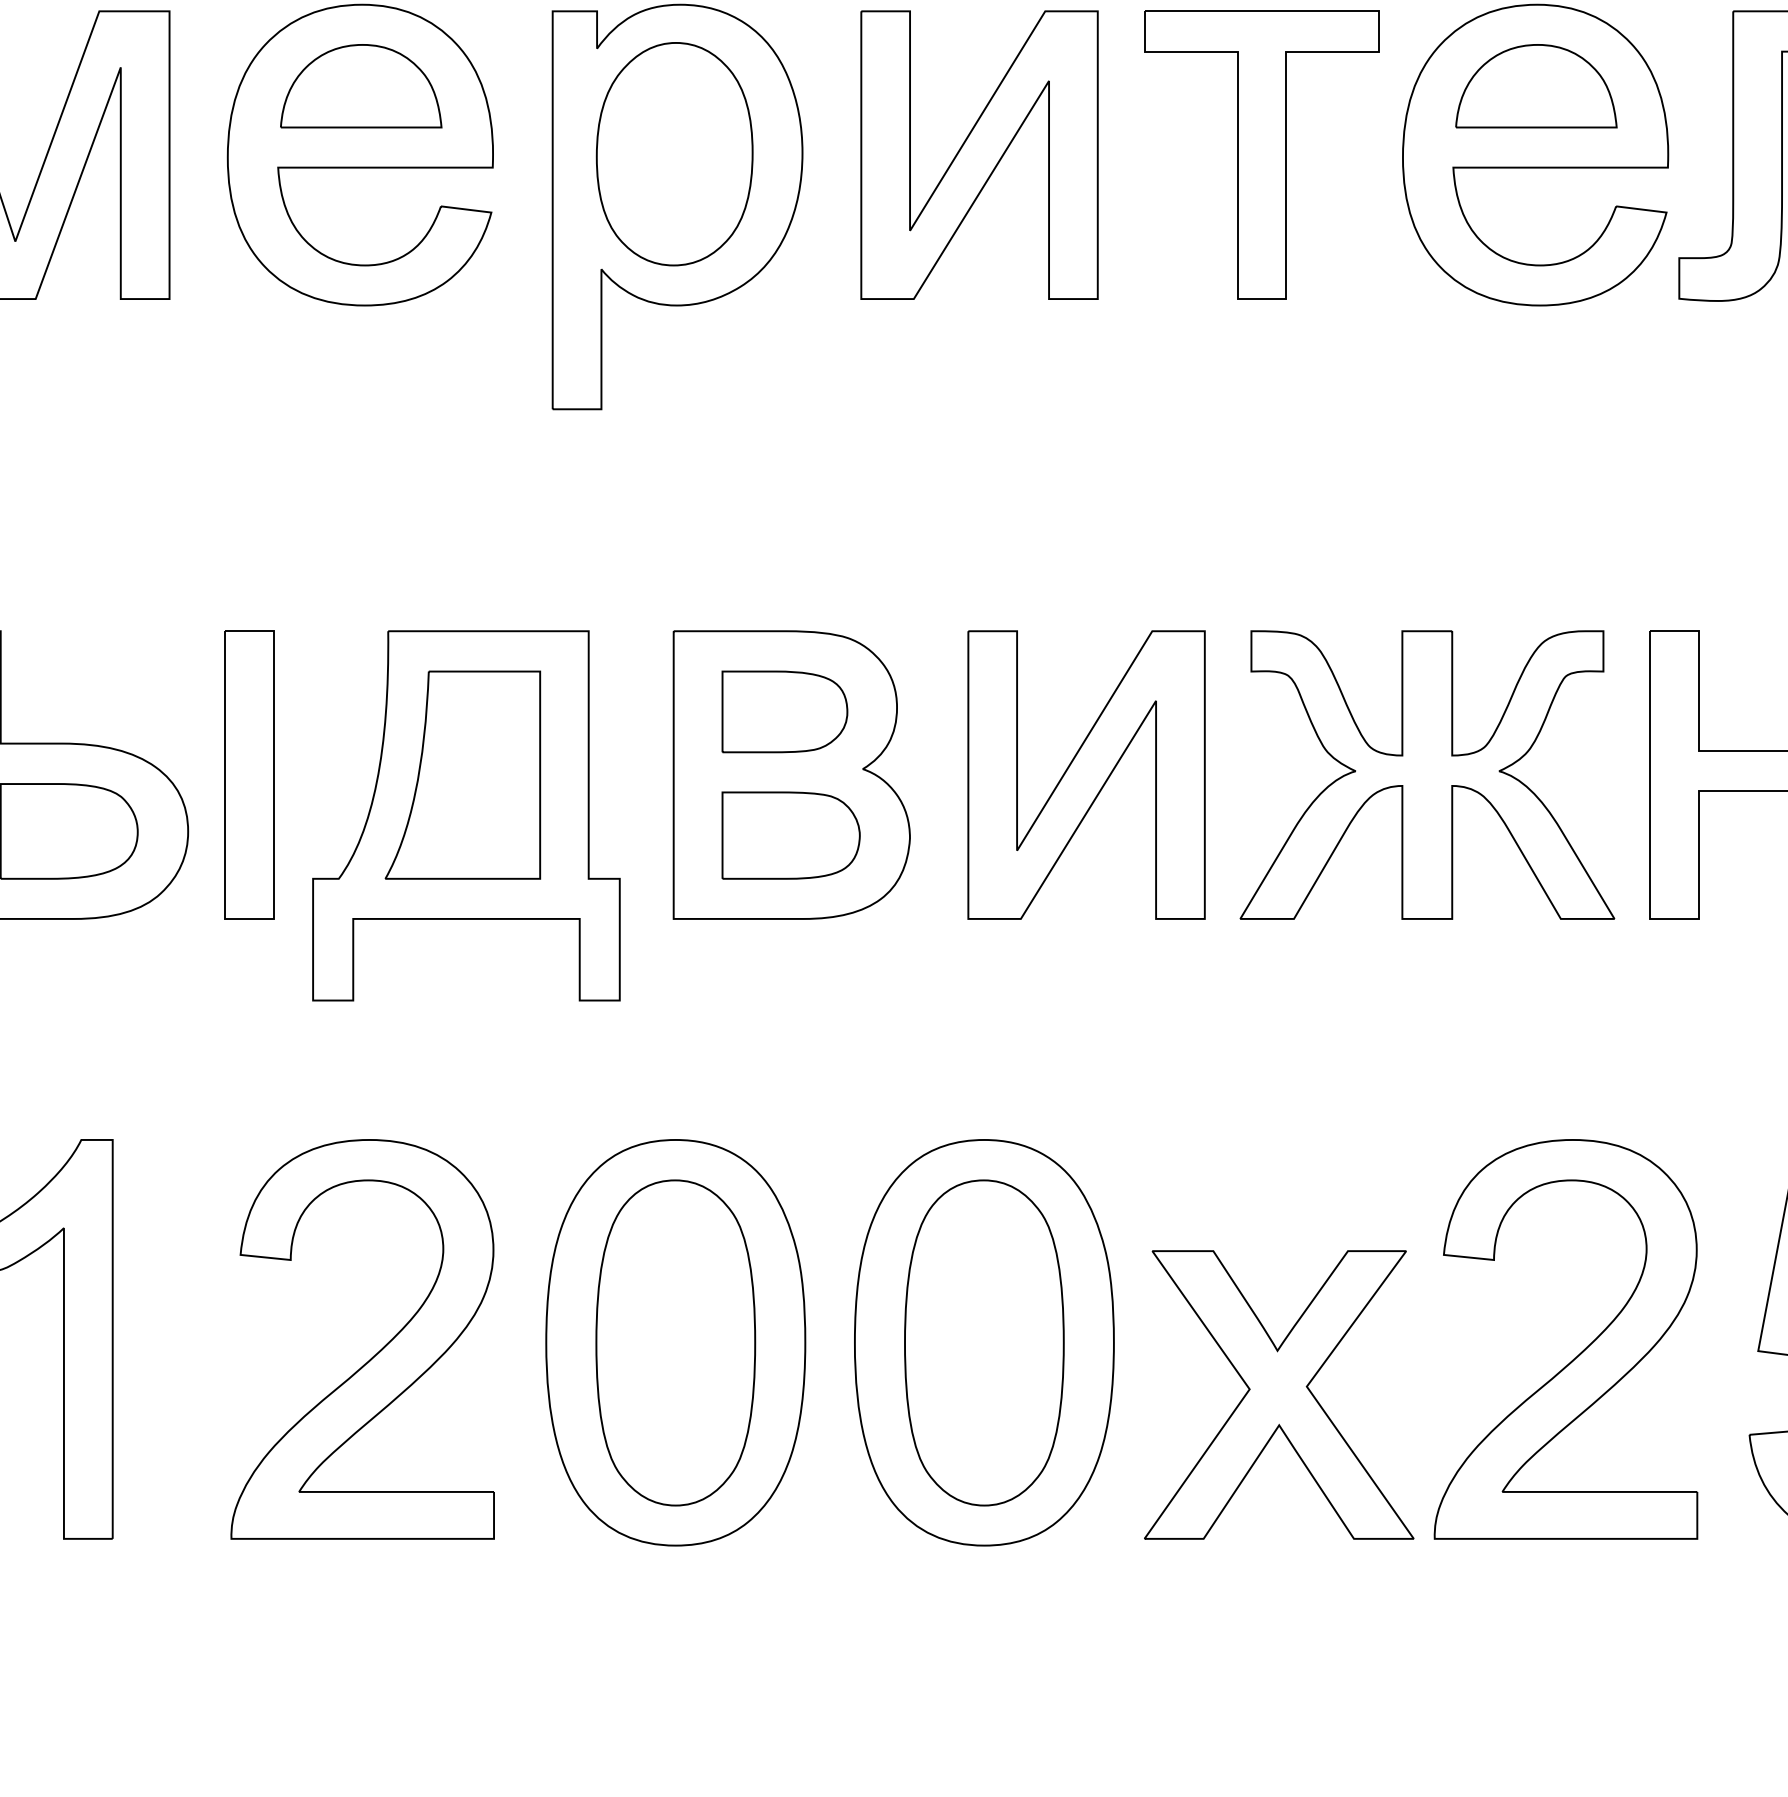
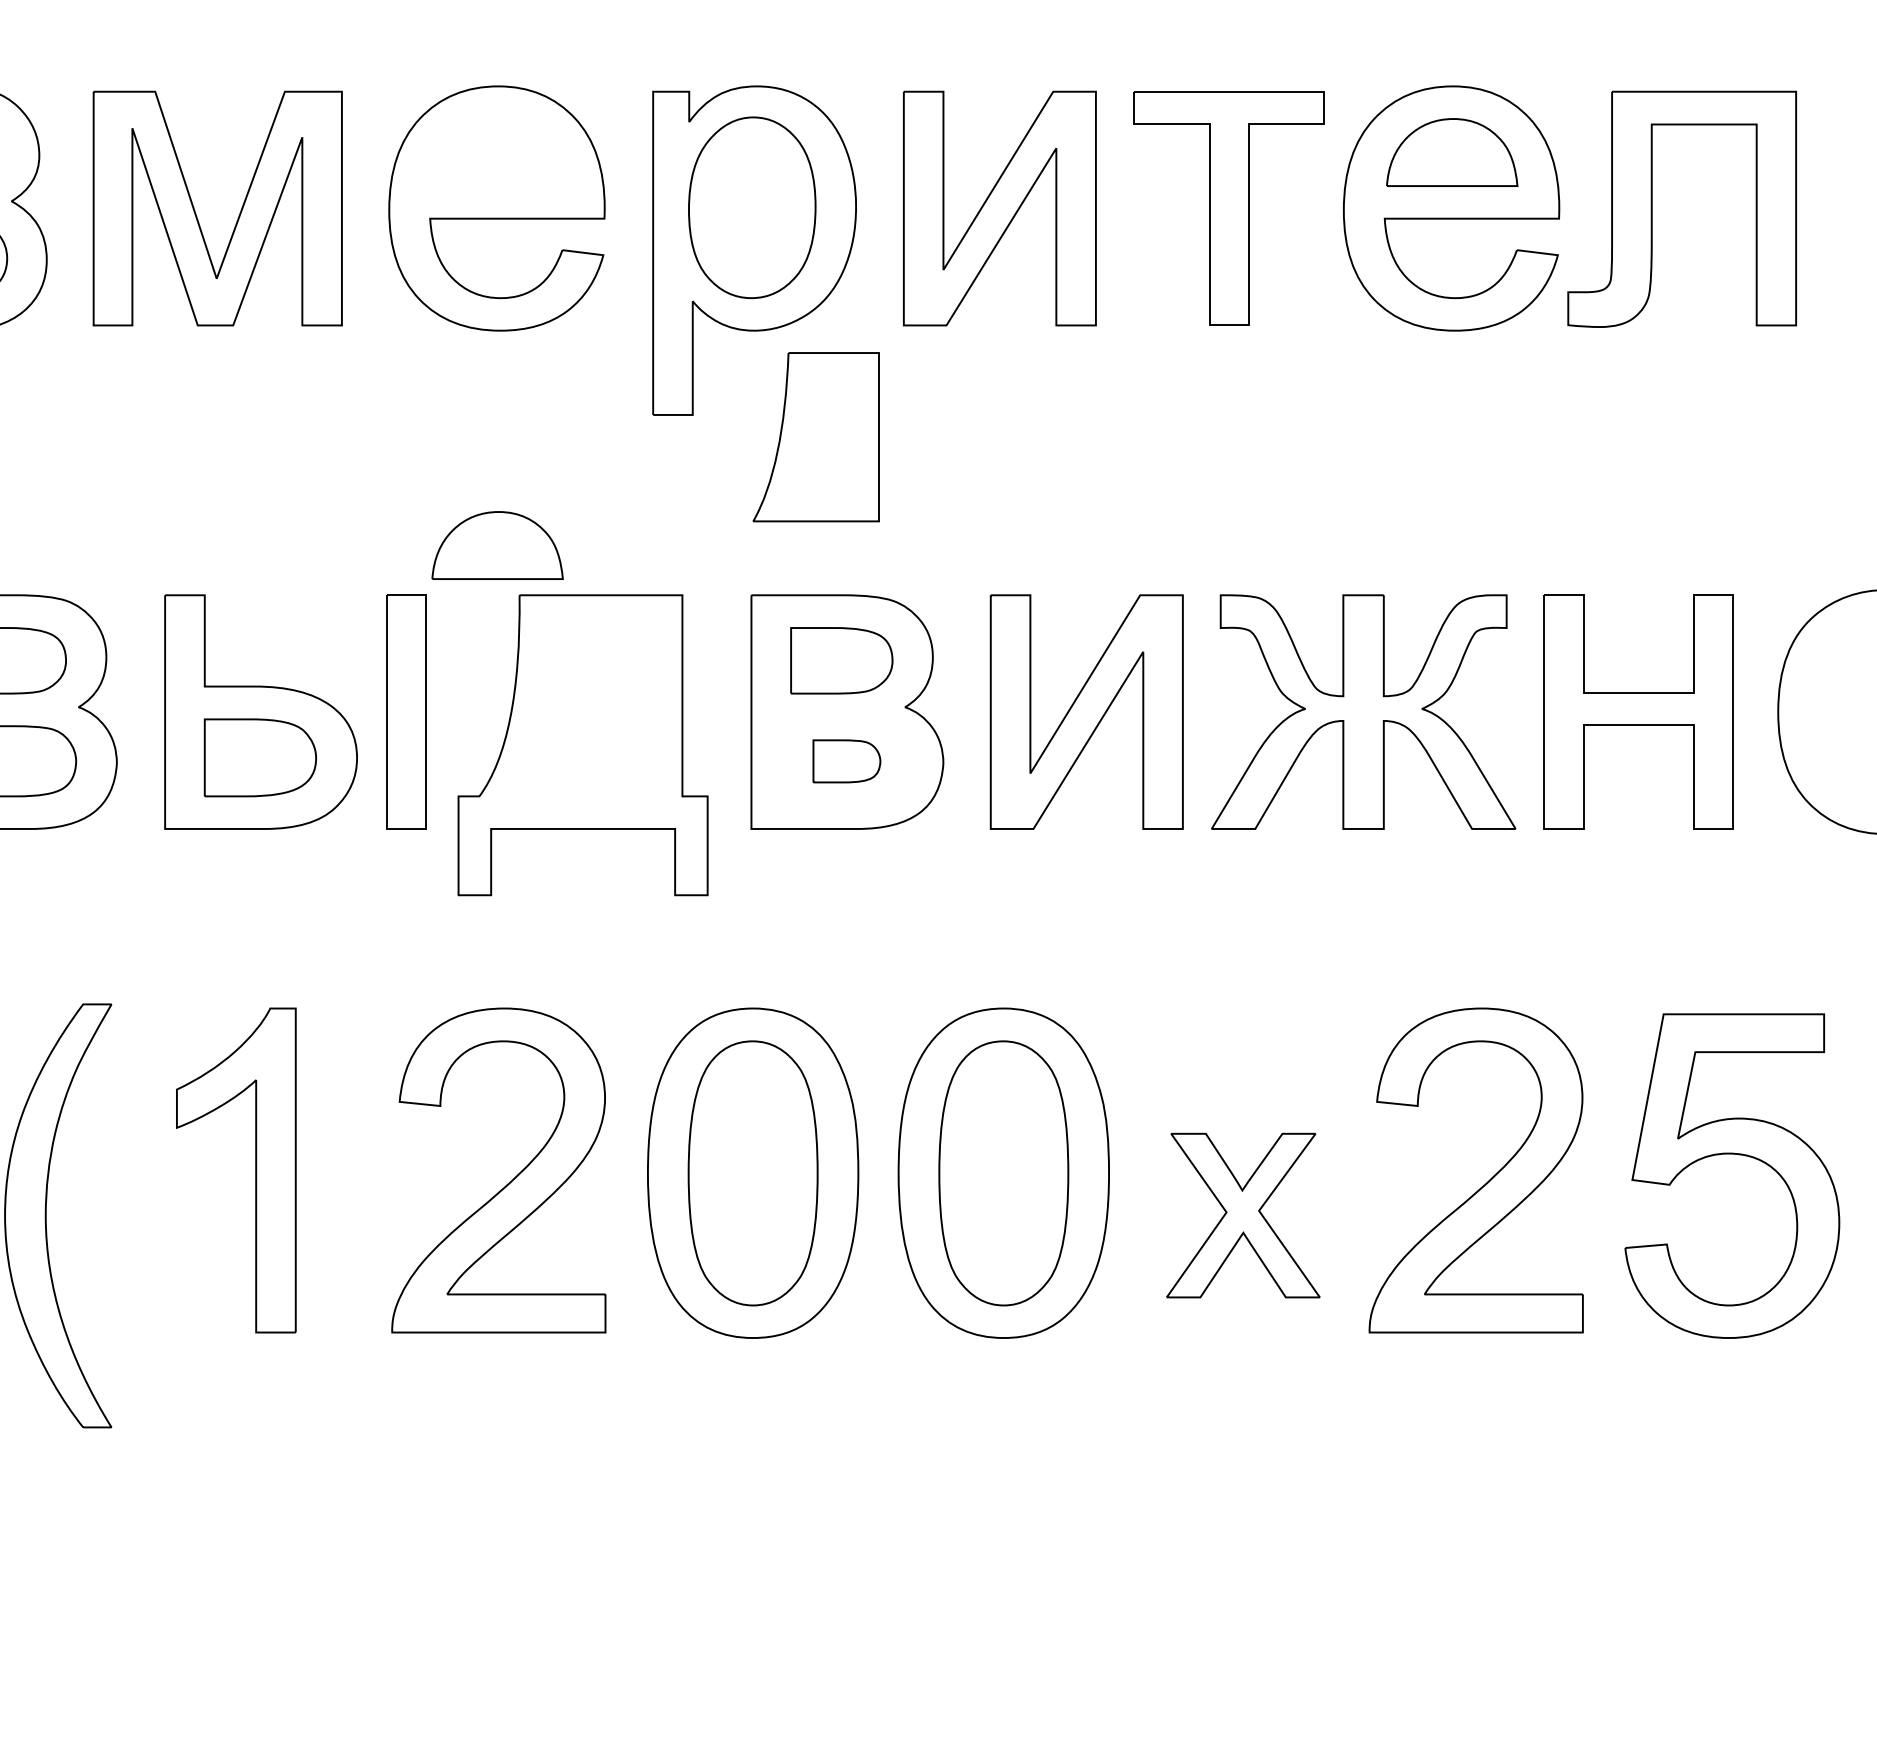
part: (361, 86) -> (497, 545), moved
part: (462, 775) -> (815, 437), moved
part: (790, 835) -> (846, 761), size x0.6
part: (1279, 1394) -> (1243, 1215), size x0.7

